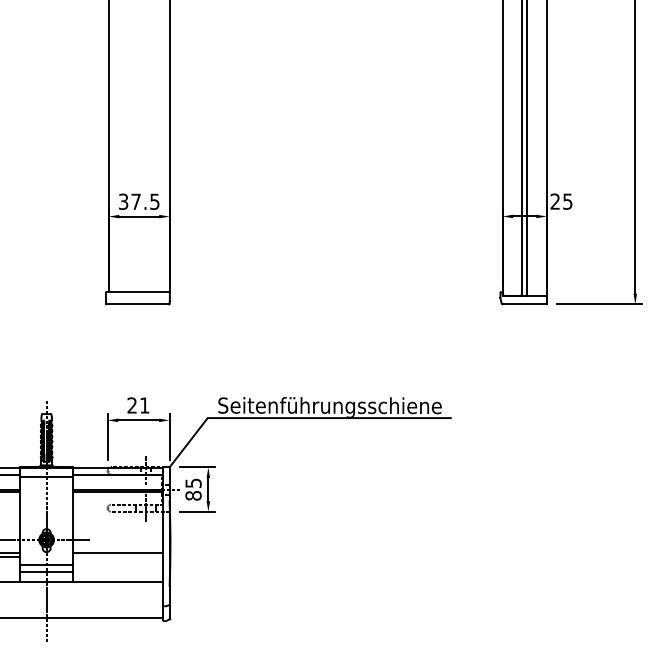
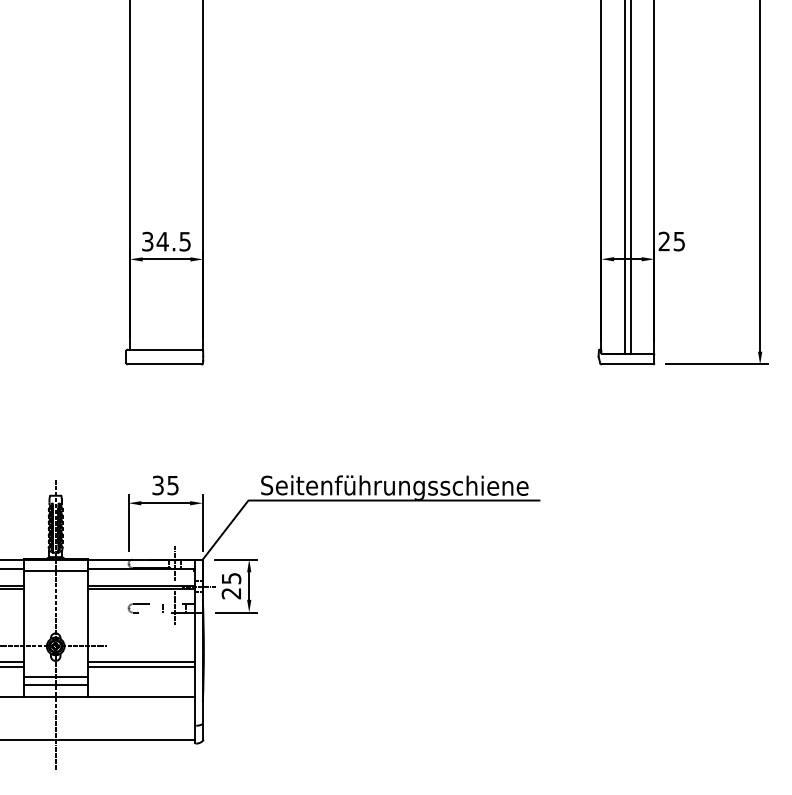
text: (135, 201) -> (162, 241), 37.5 -> 34.5
text: (138, 405) -> (165, 485), 21 -> 35
text: (193, 495) -> (231, 593), 85 -> 25
line: (118, 557) -> (141, 667), added

